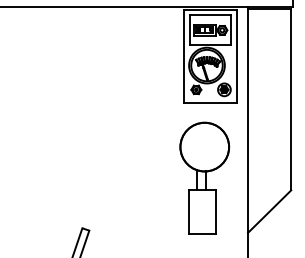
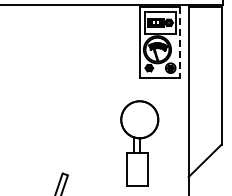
line: (237, 57) -> (180, 43), solid -> dashed
part: (204, 178) -> (139, 143), moved

